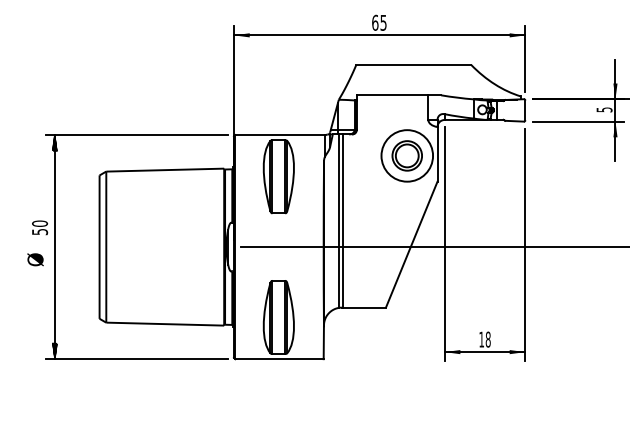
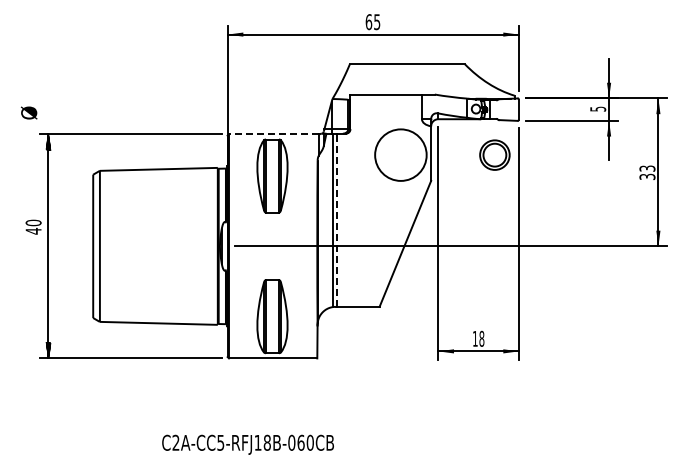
line: (279, 135) -> (273, 134), solid -> dashed
part: (406, 155) -> (494, 154), moved
line: (343, 221) -> (337, 220), solid -> dashed
text: (39, 231) -> (33, 230), 50 -> 40
text: (35, 259) -> (29, 112), moved

